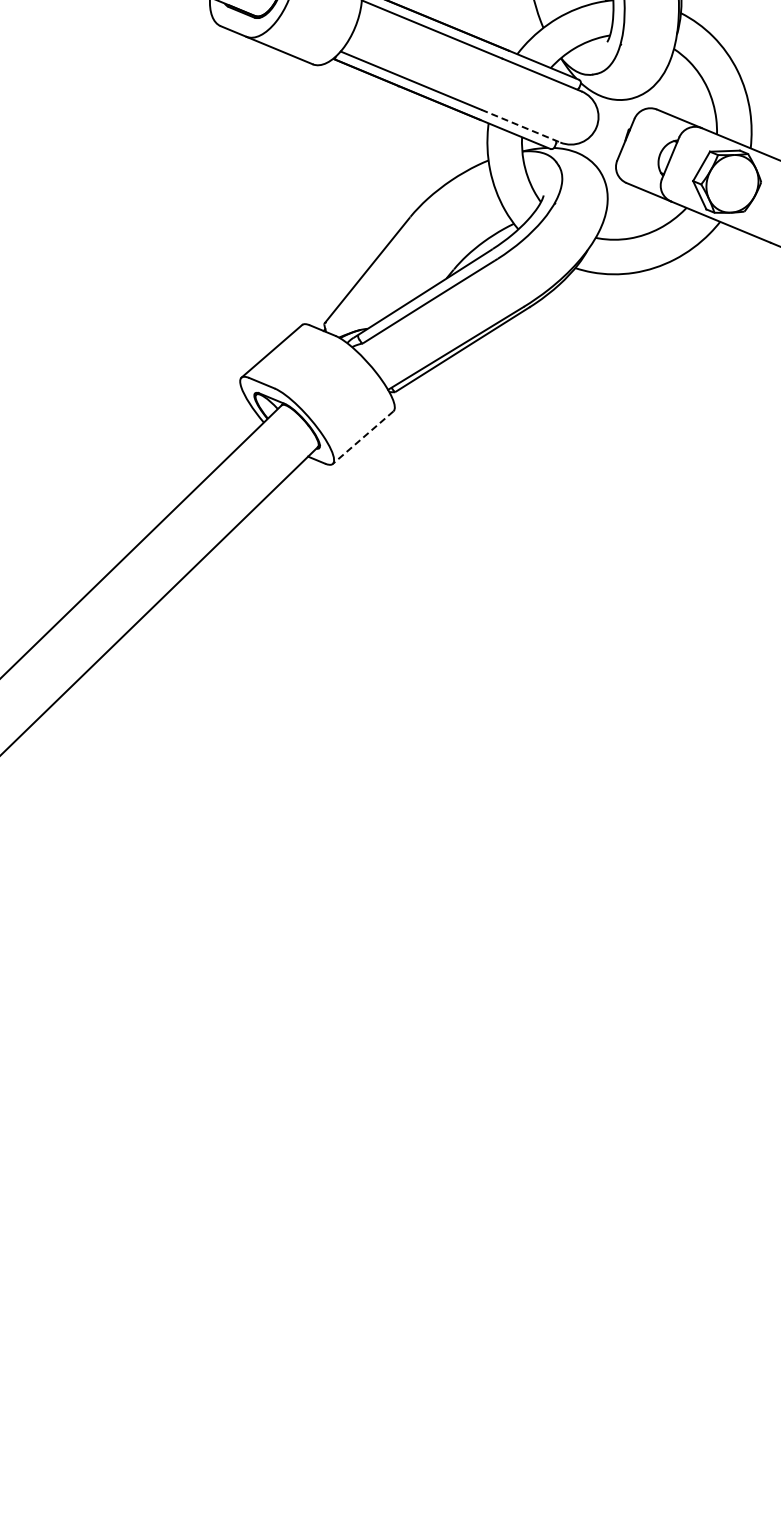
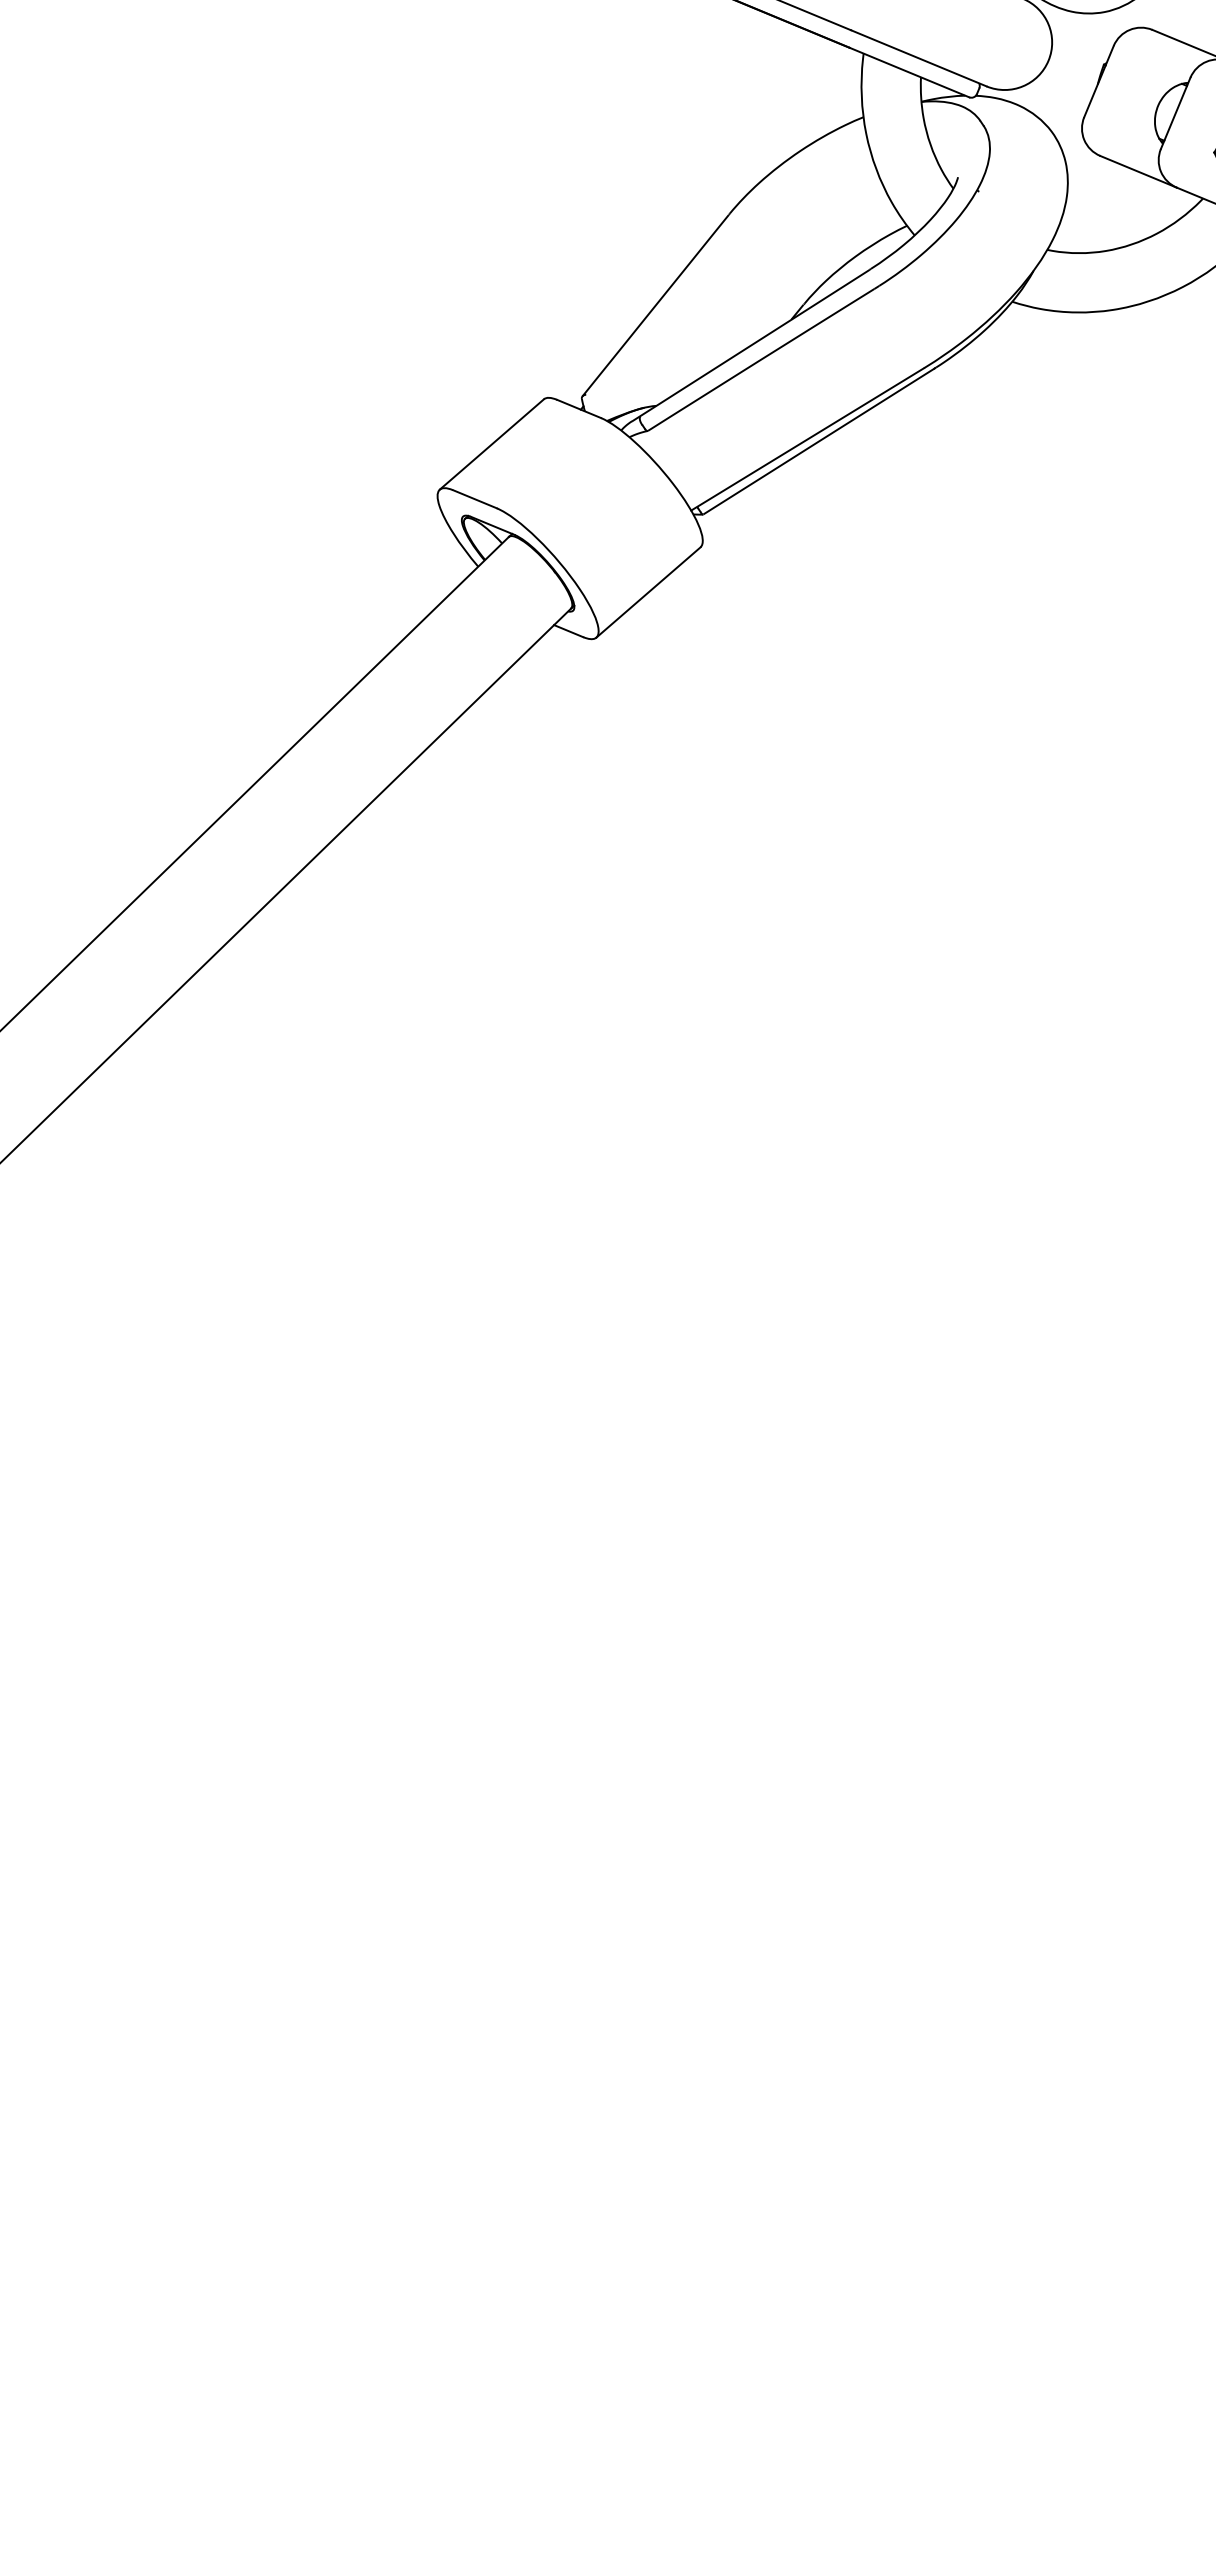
line: (520, 126) -> (918, 58), dashed -> solid
line: (362, 437) -> (647, 592), dashed -> solid

